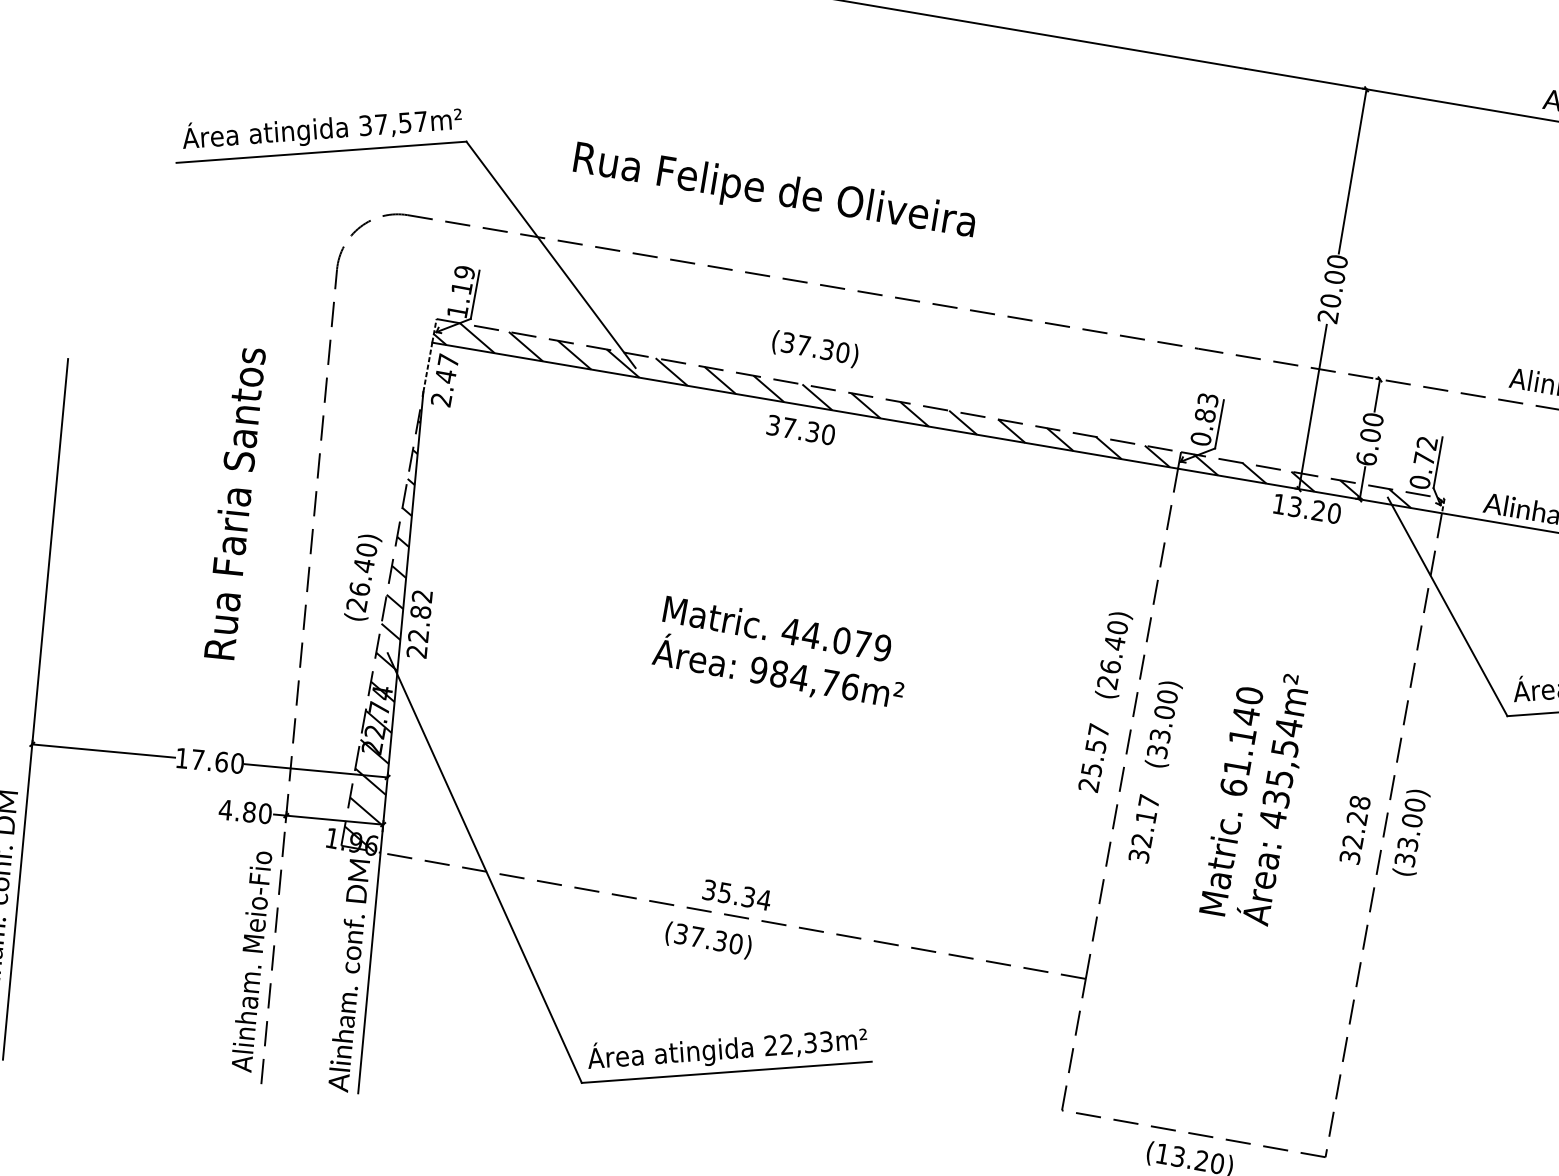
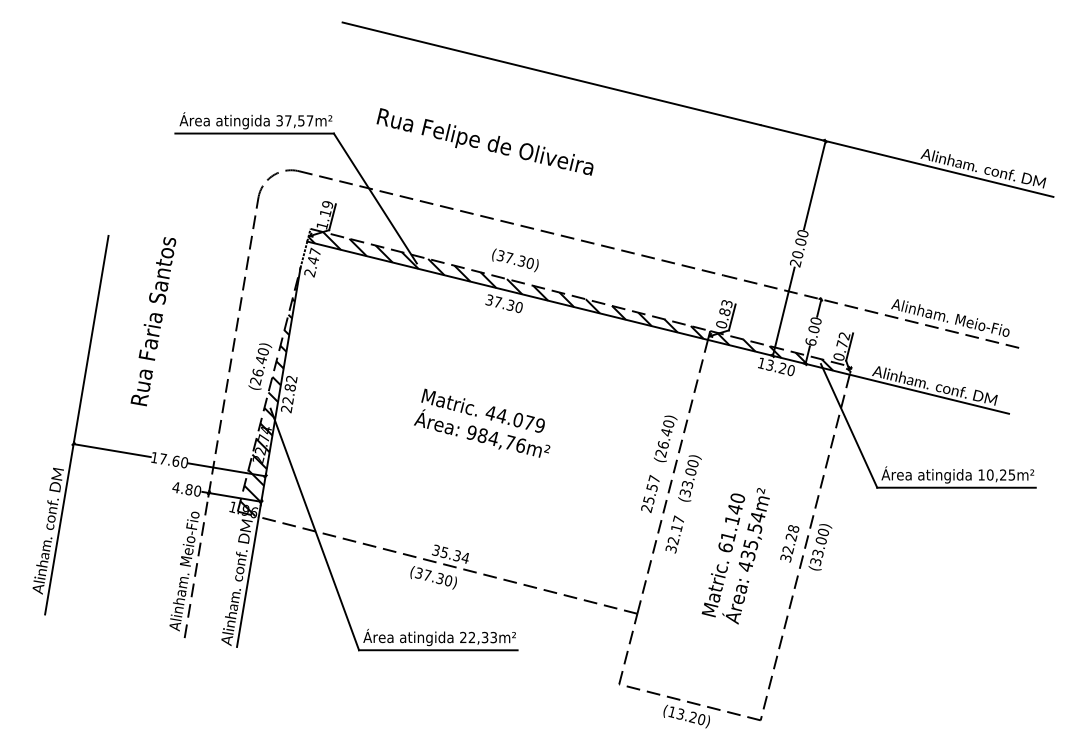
text: (772, 188) -> (484, 141), moved
text: (234, 504) -> (153, 321), moved
text: (1253, 802) -> (735, 556), moved

